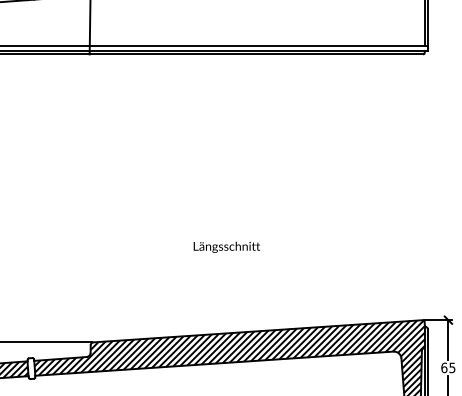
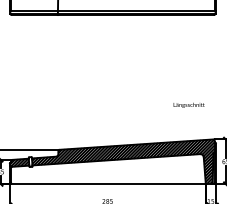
text: (225, 245) -> (188, 104), moved

